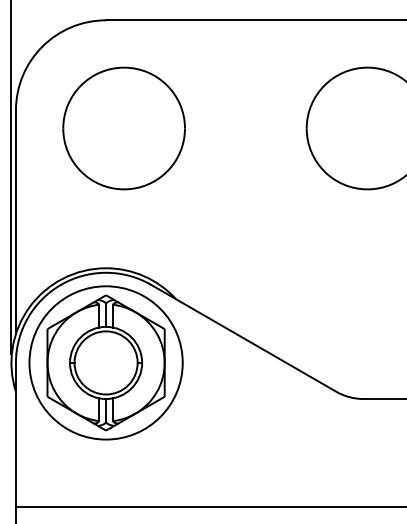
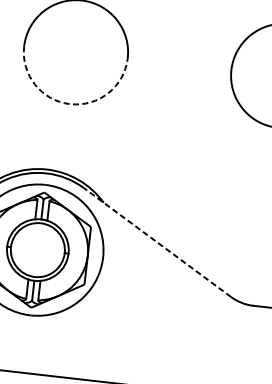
arc: (124, 189) -> (70, 104), solid -> dashed
line: (243, 338) -> (157, 242), solid -> dashed

